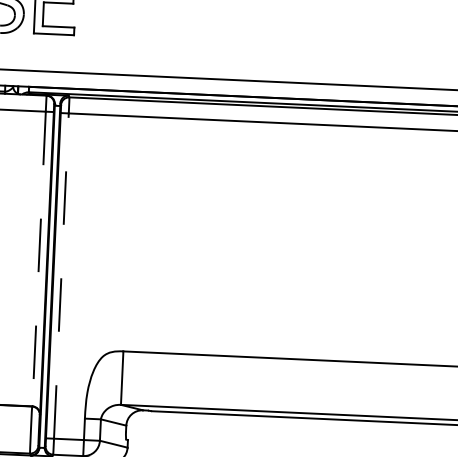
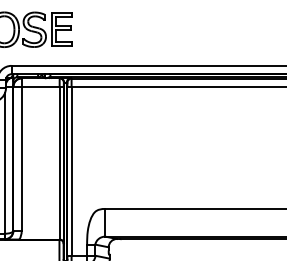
line: (38, 259) -> (59, 163), dashed -> solid
line: (61, 274) -> (71, 170), dashed -> solid

